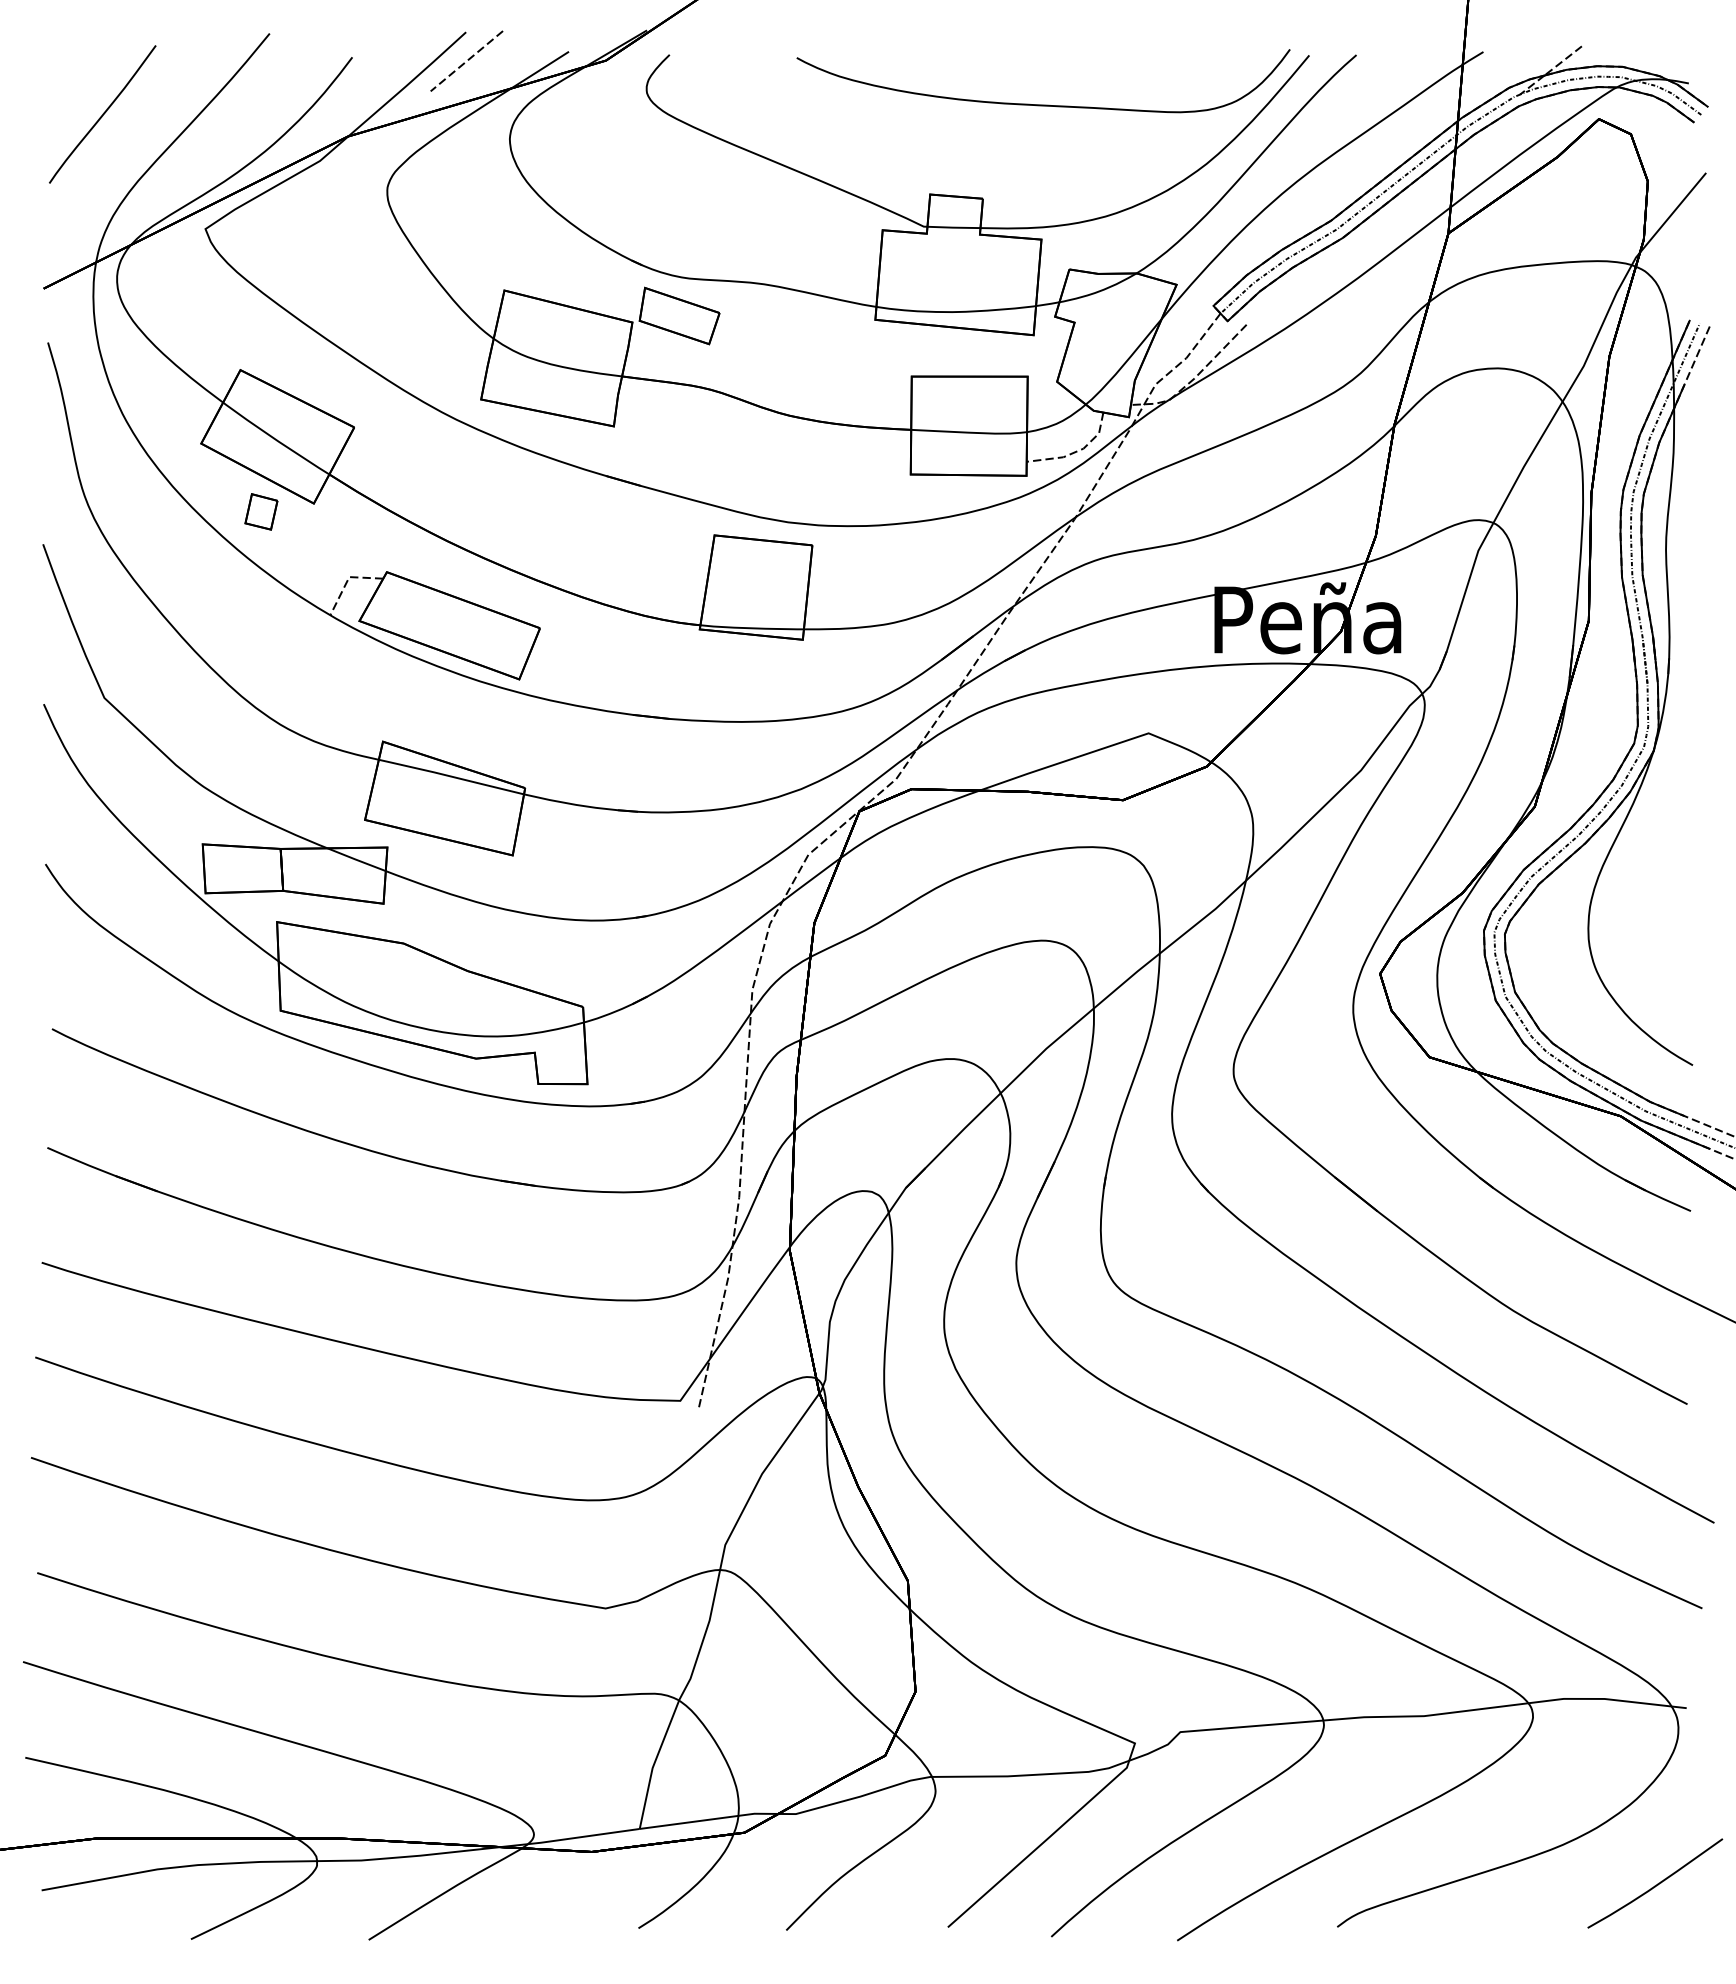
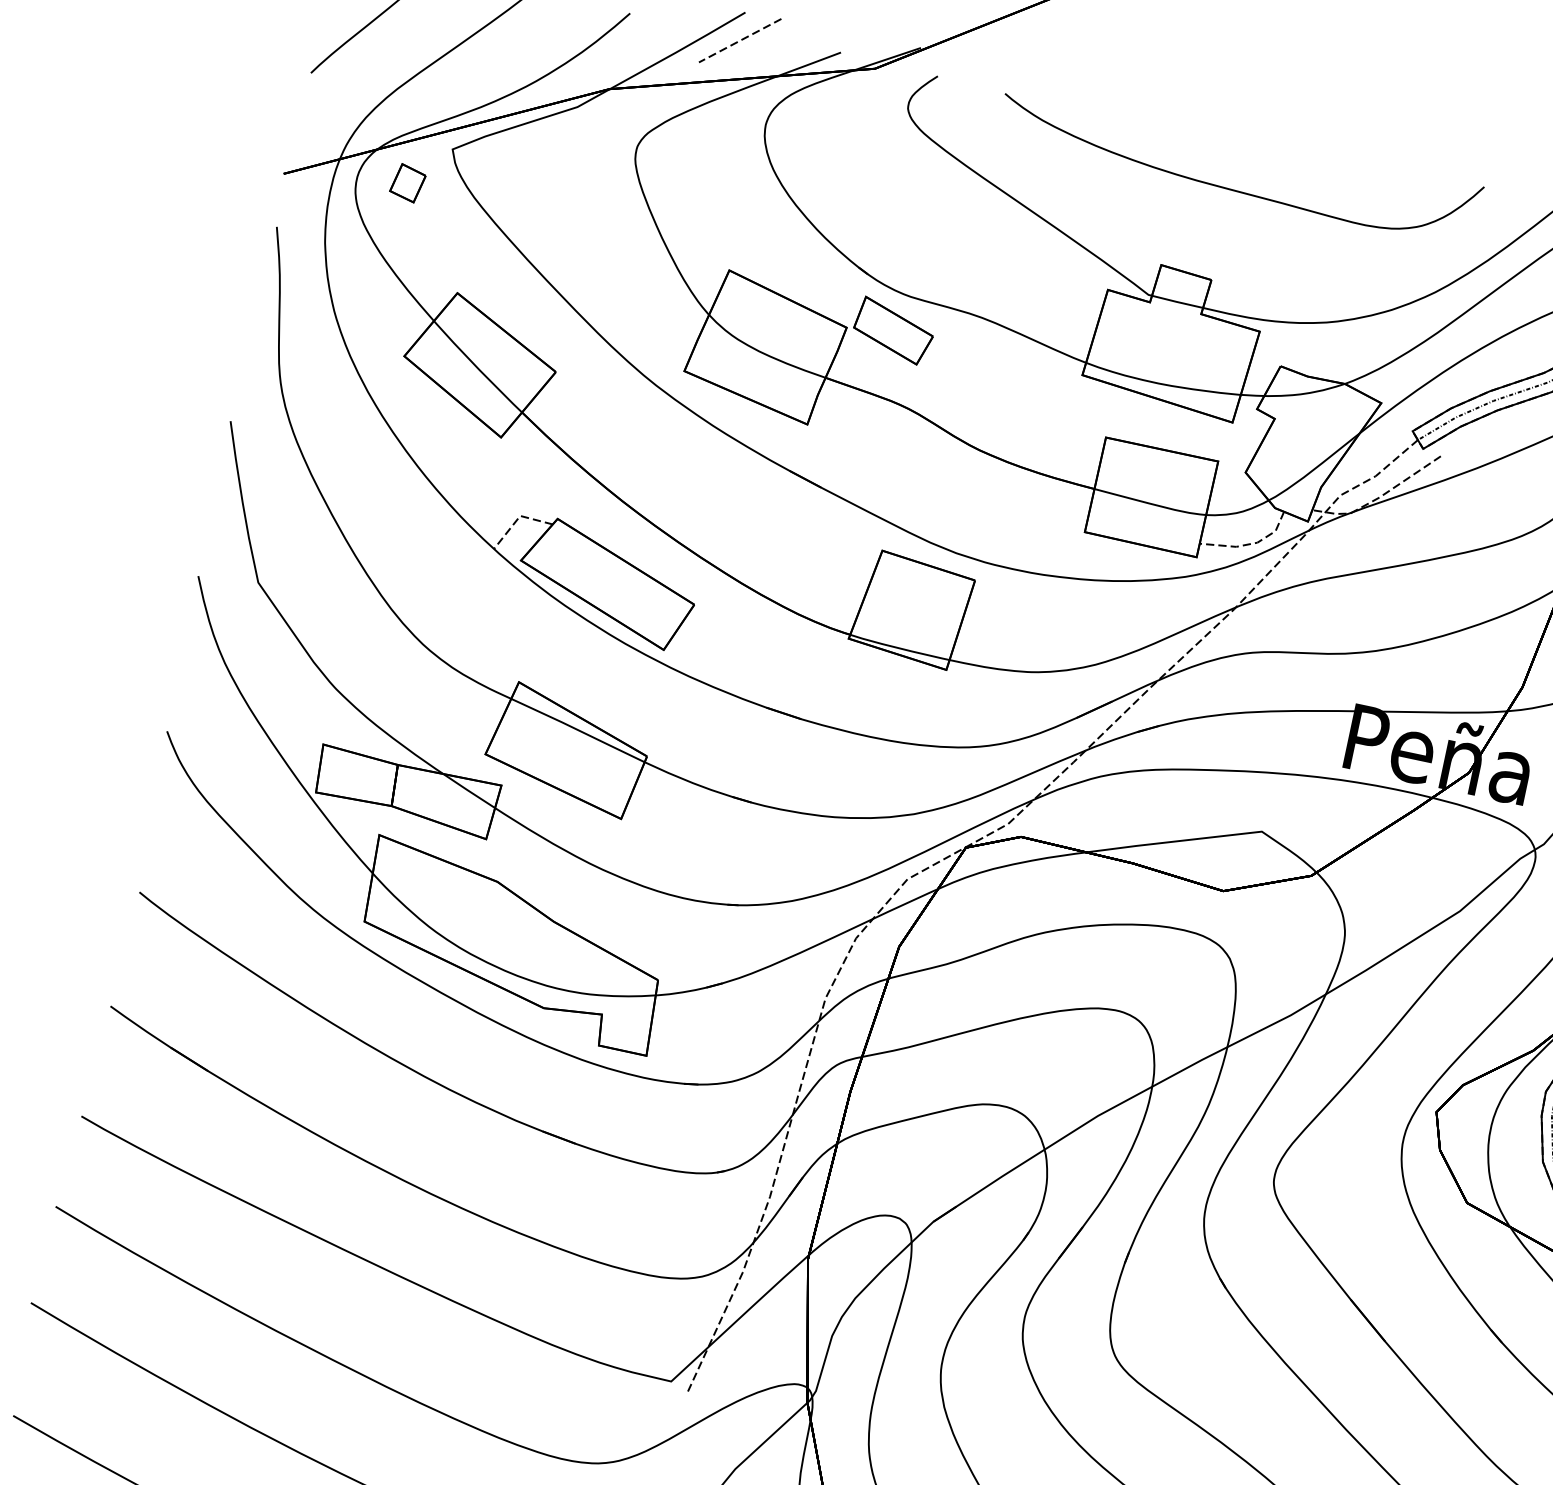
curve: (1043, 104) -> (1234, 189), moved
part: (261, 511) -> (408, 182), moved

